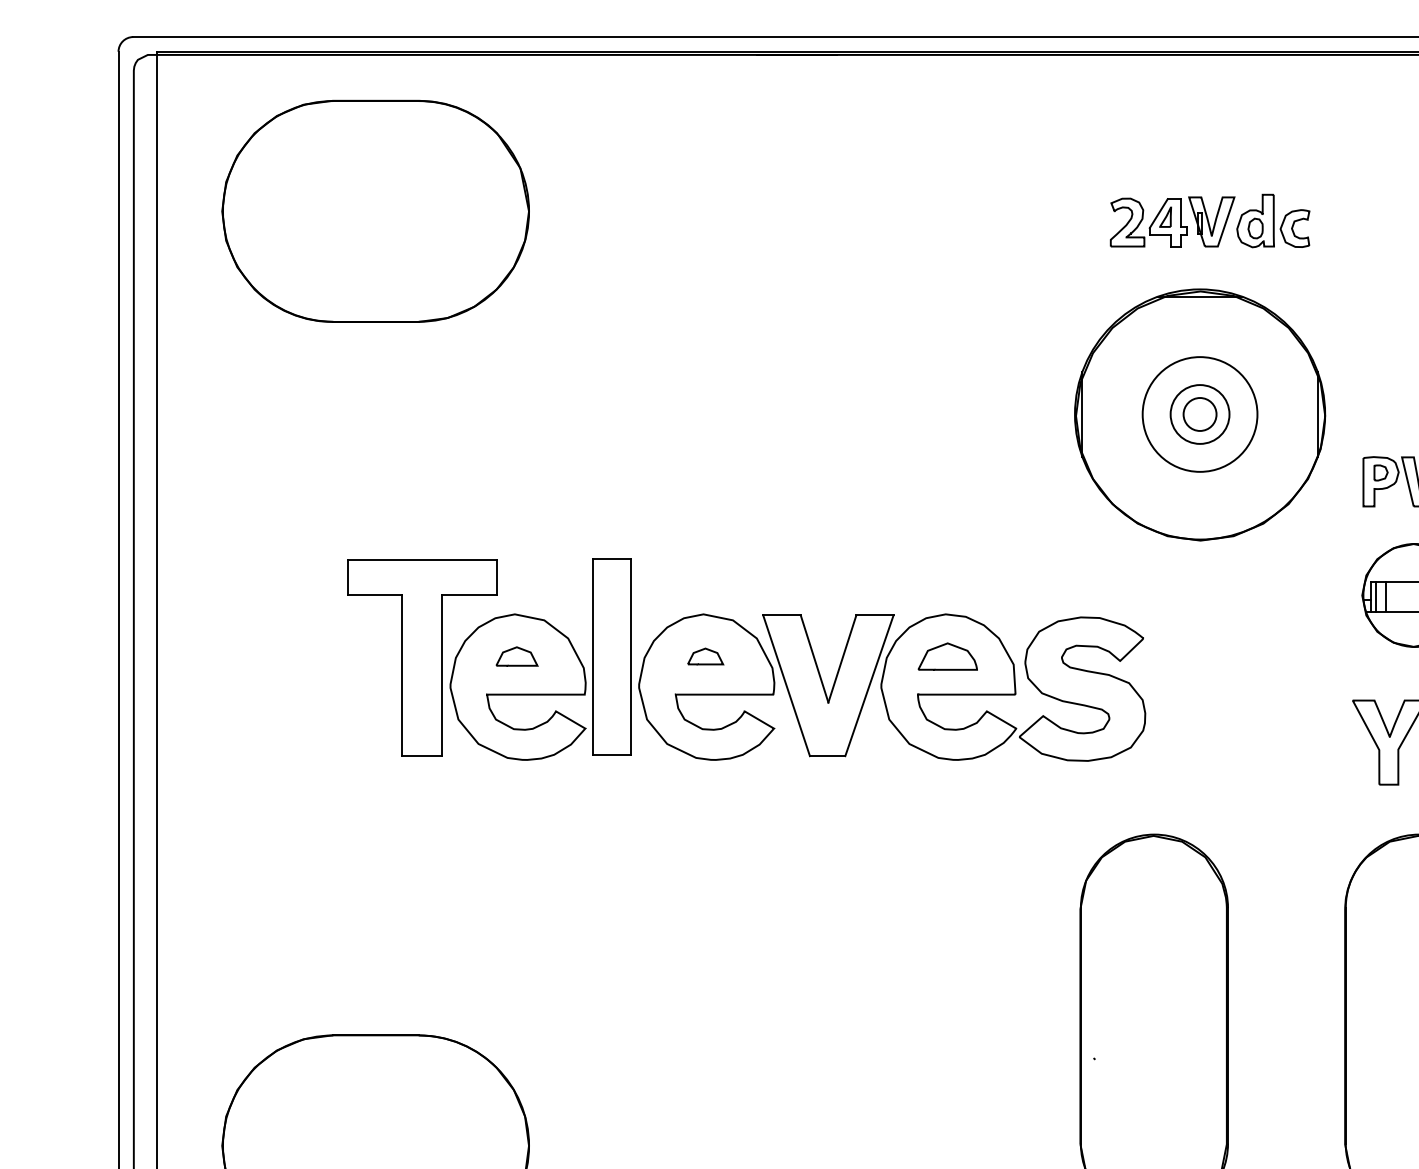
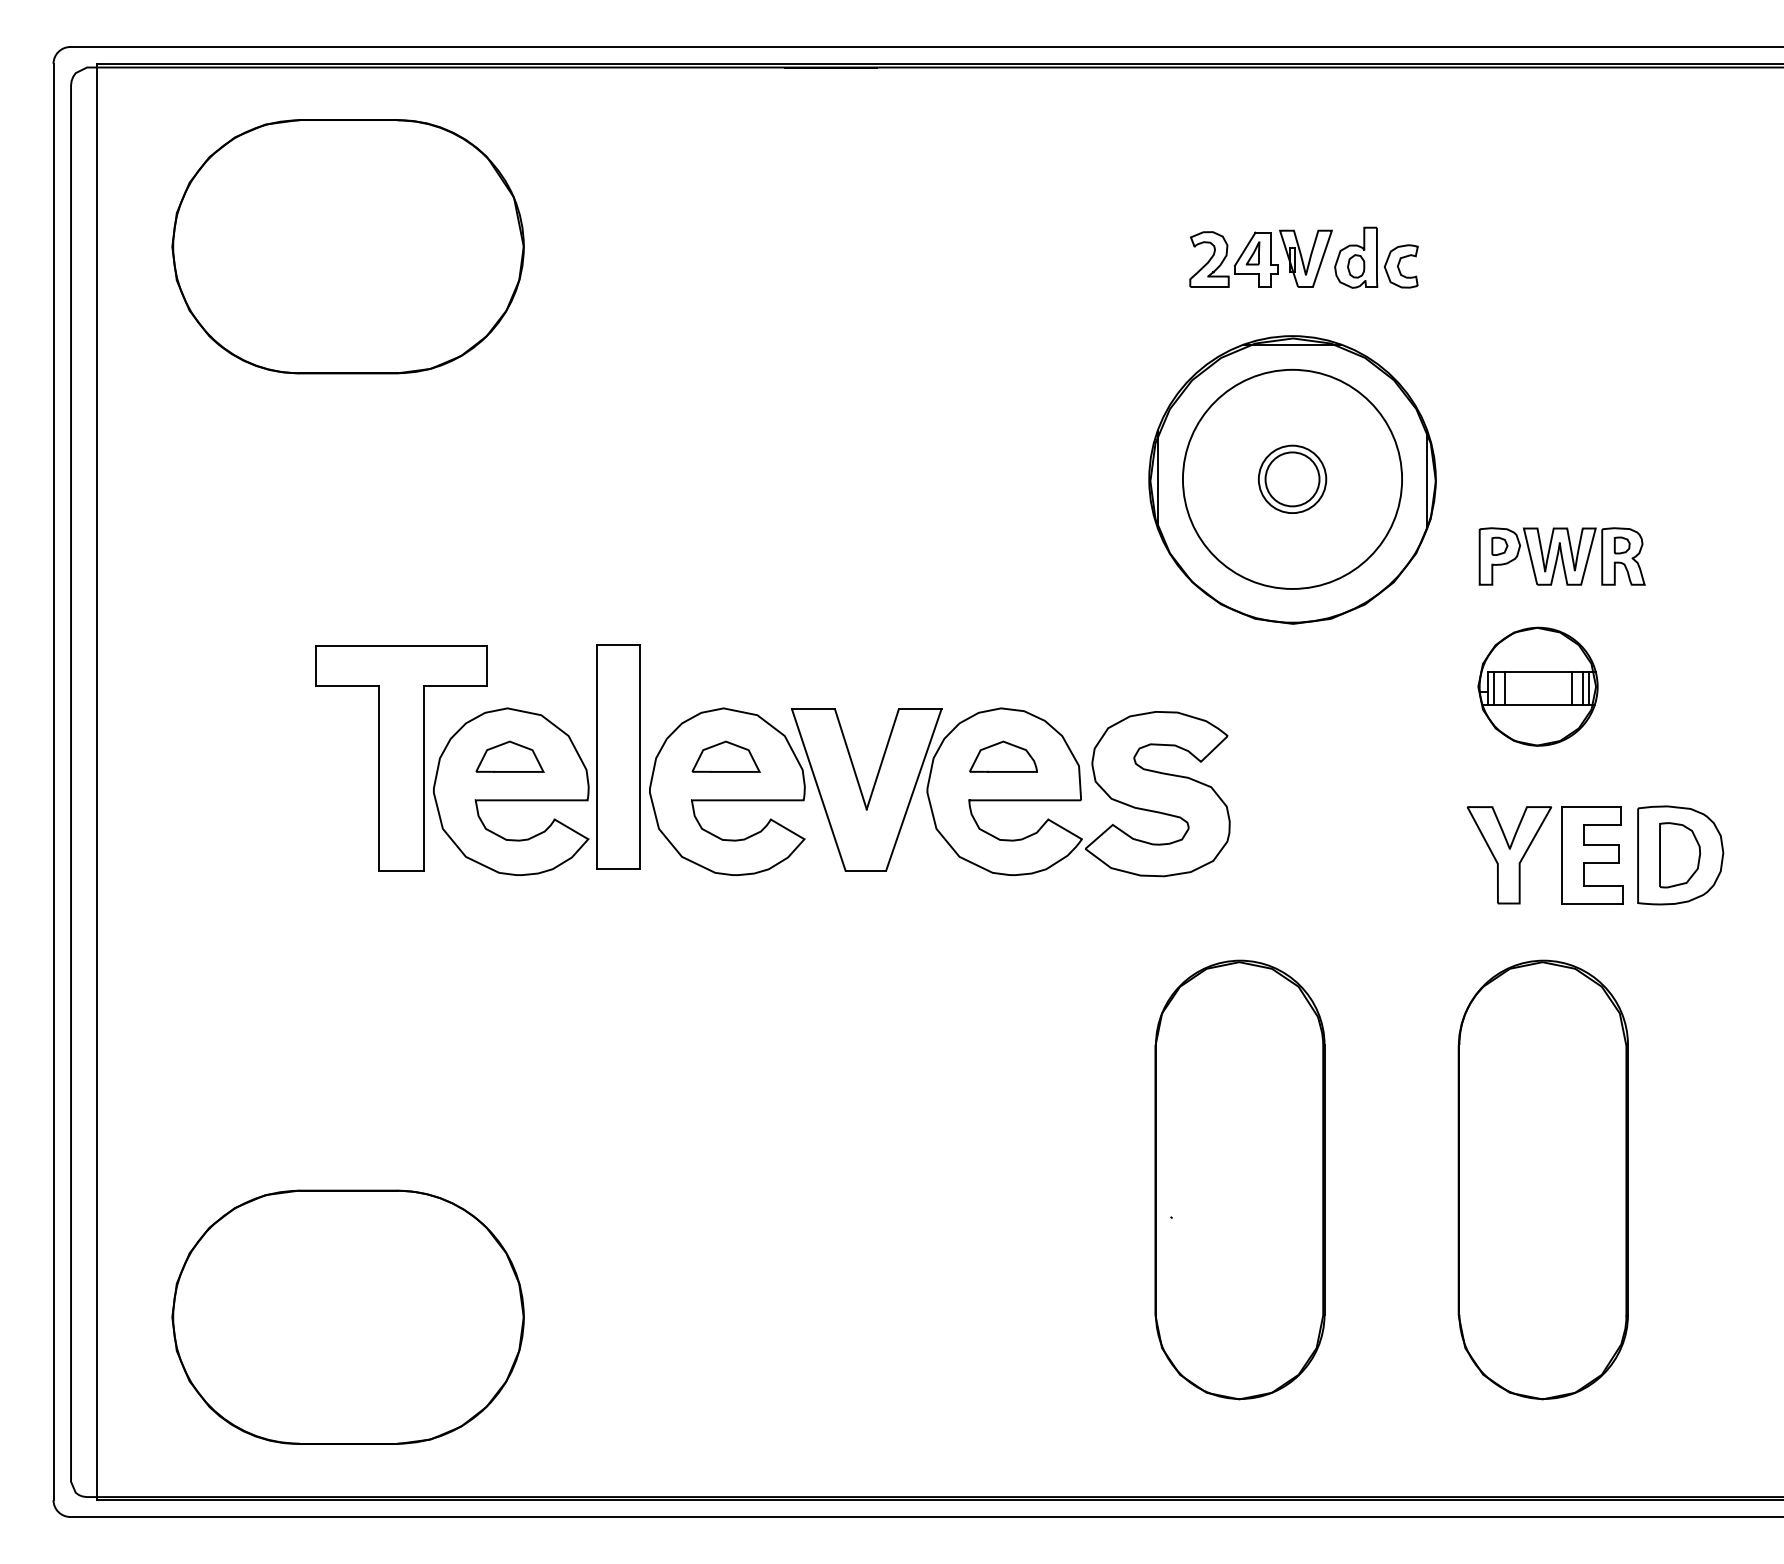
circle: (1200, 413) -> (1292, 478), size x1.67
circle: (1200, 414) -> (1292, 479), size x1.43
part: (516, 656) -> (509, 756), size x1.43
part: (705, 656) -> (725, 756), size x1.67

